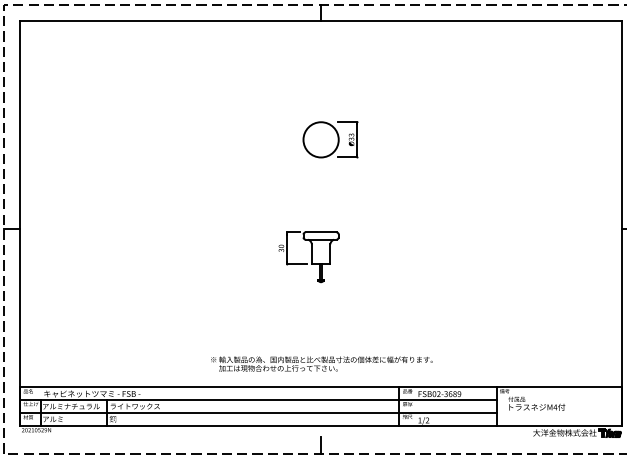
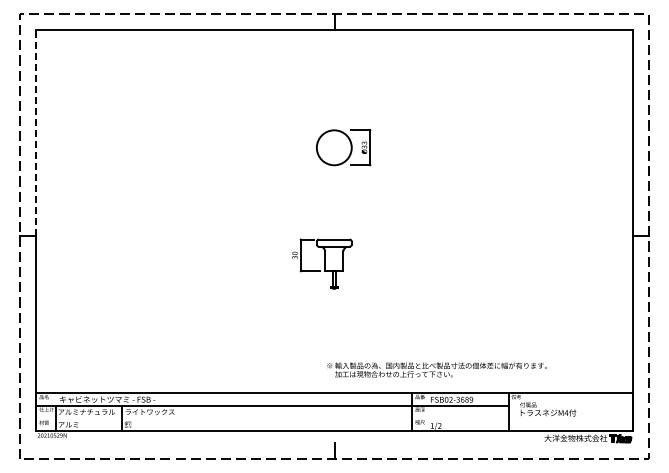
line: (20, 124) -> (36, 132), solid -> dashed
text: (321, 363) -> (436, 369), moved
line: (258, 412) -> (272, 418), removed

